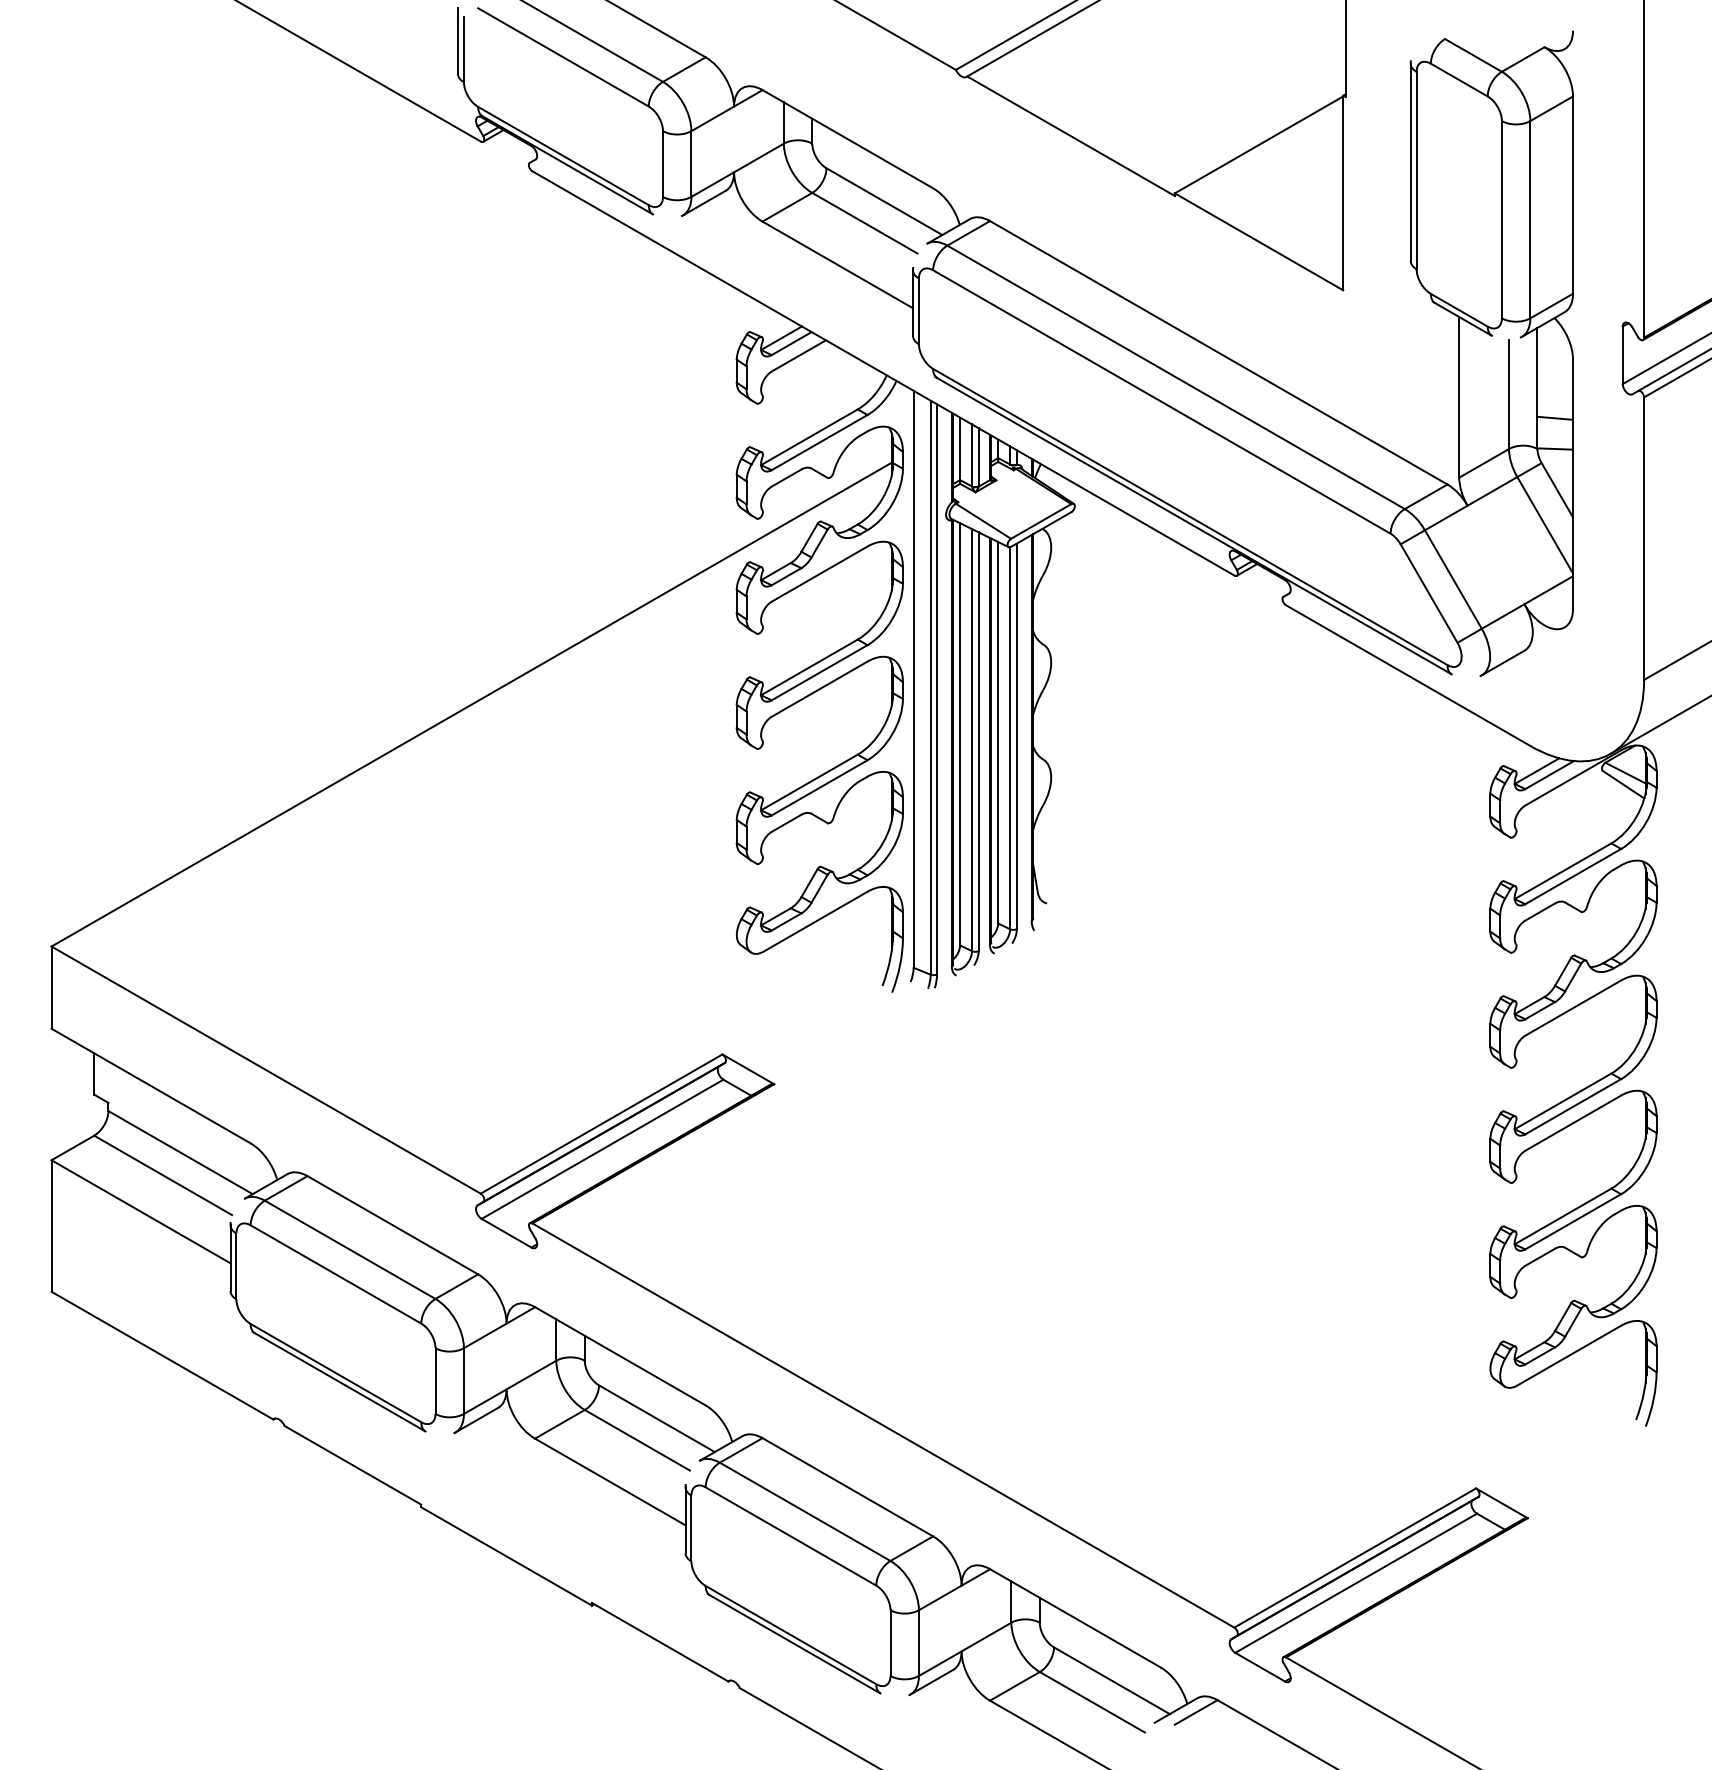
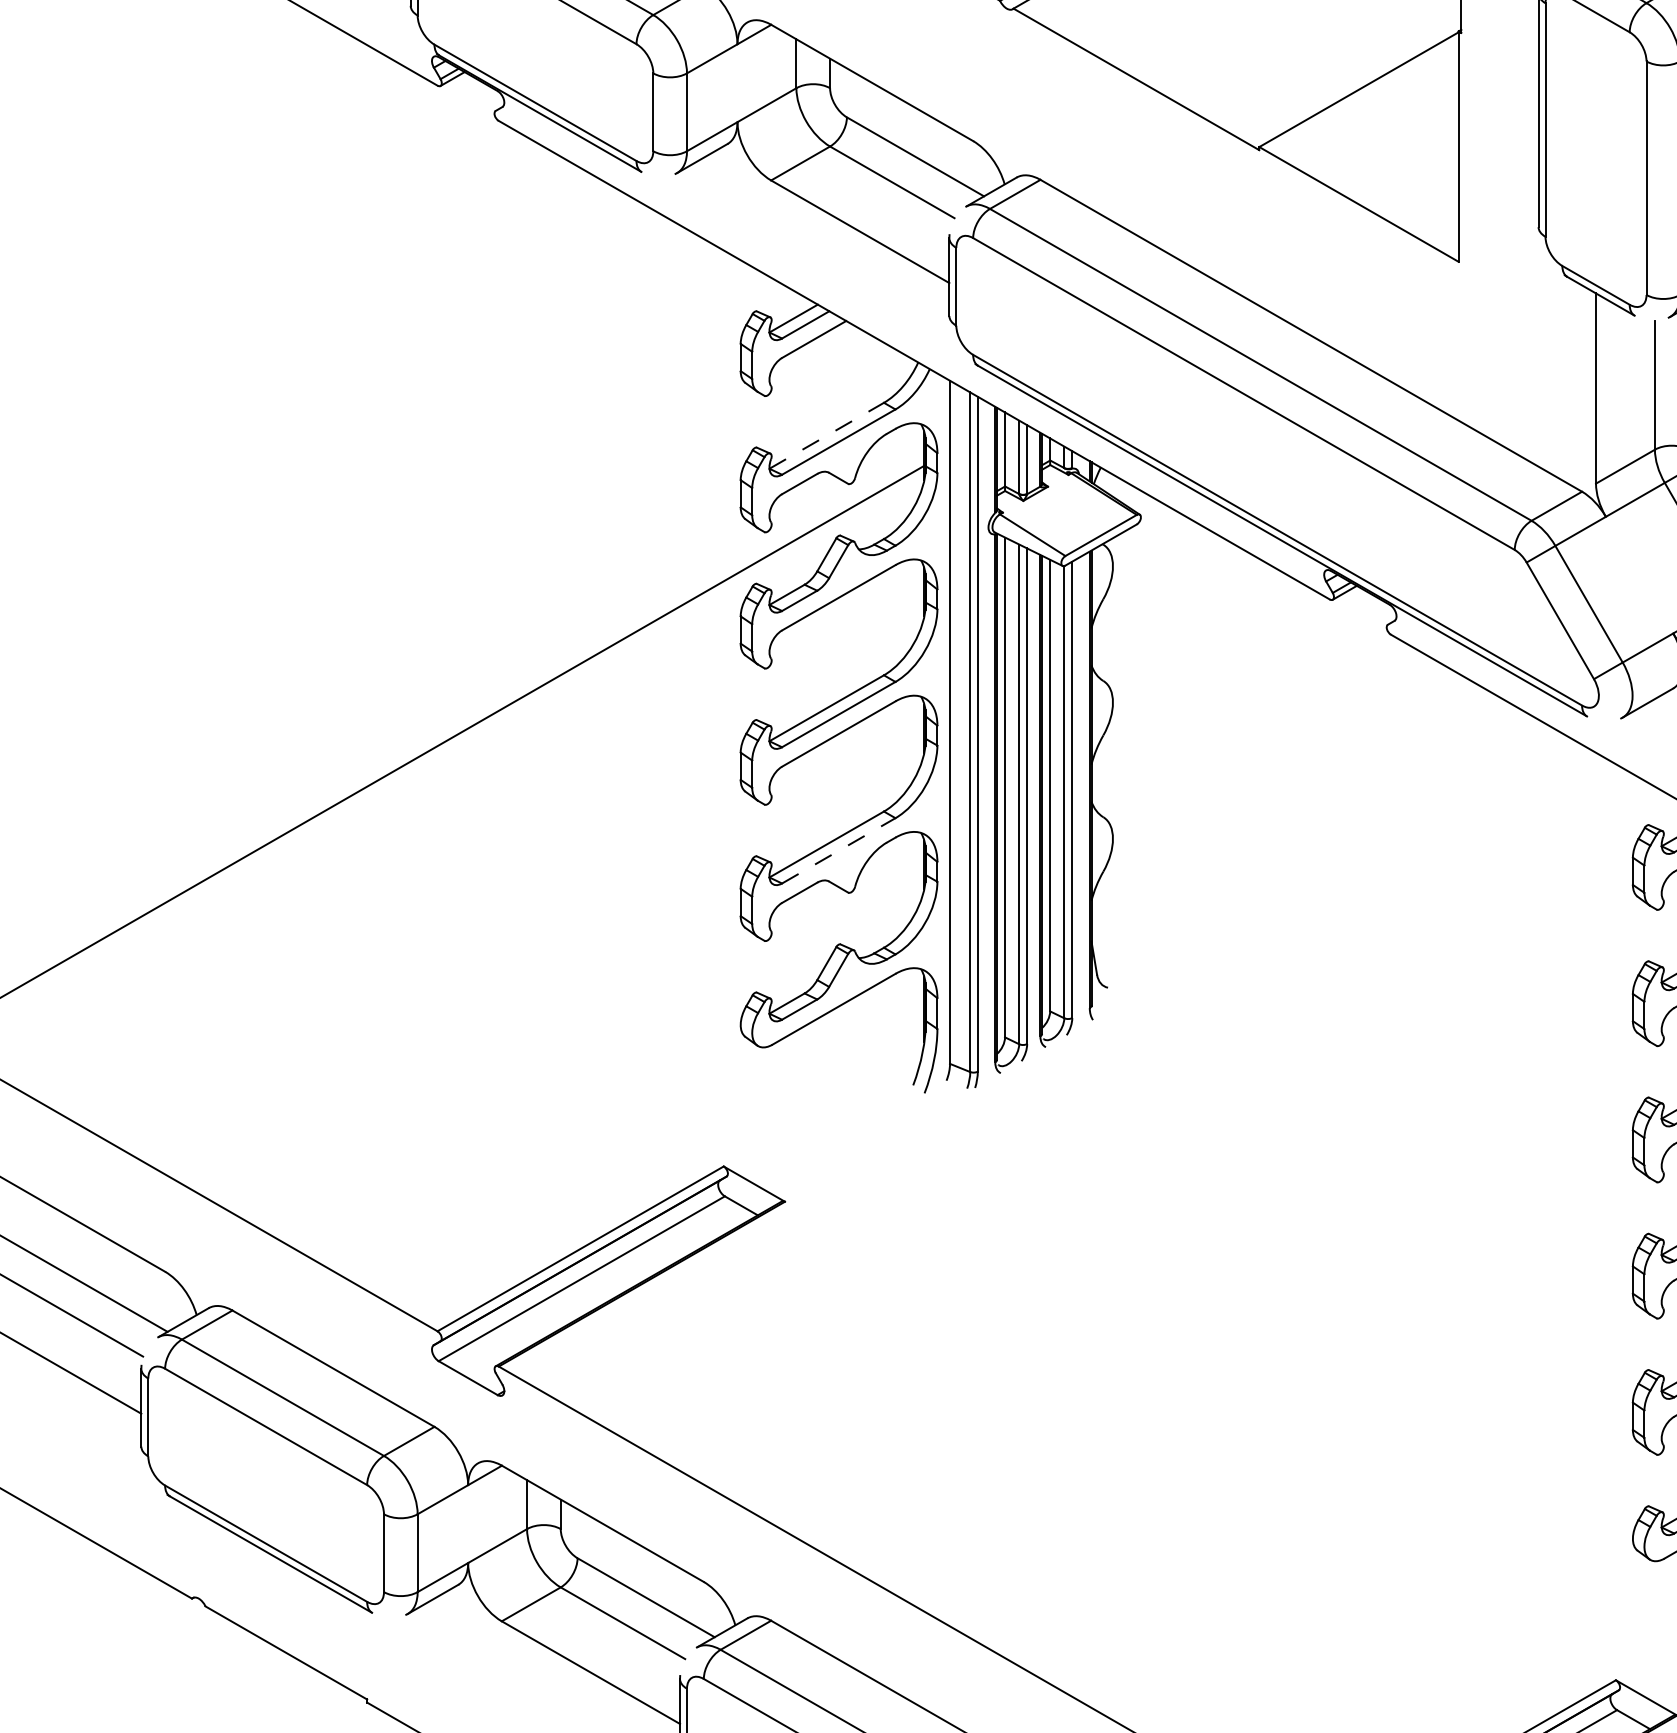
line: (809, 437) -> (826, 436), solid -> dashed
line: (820, 787) -> (839, 850), solid -> dashed

